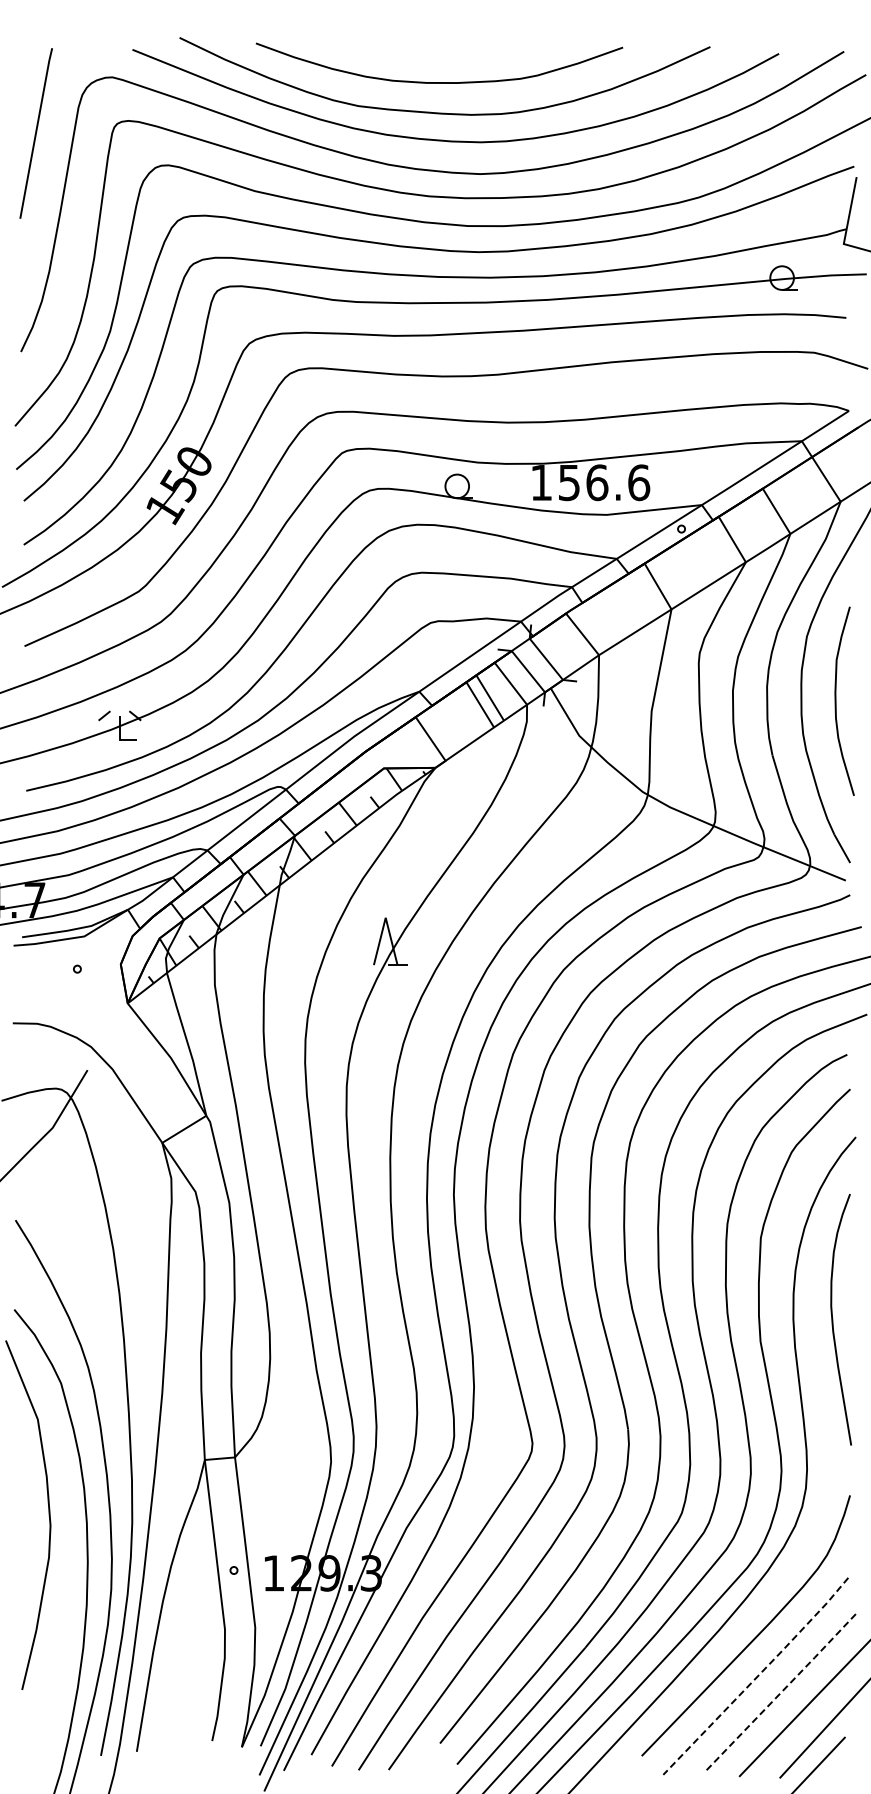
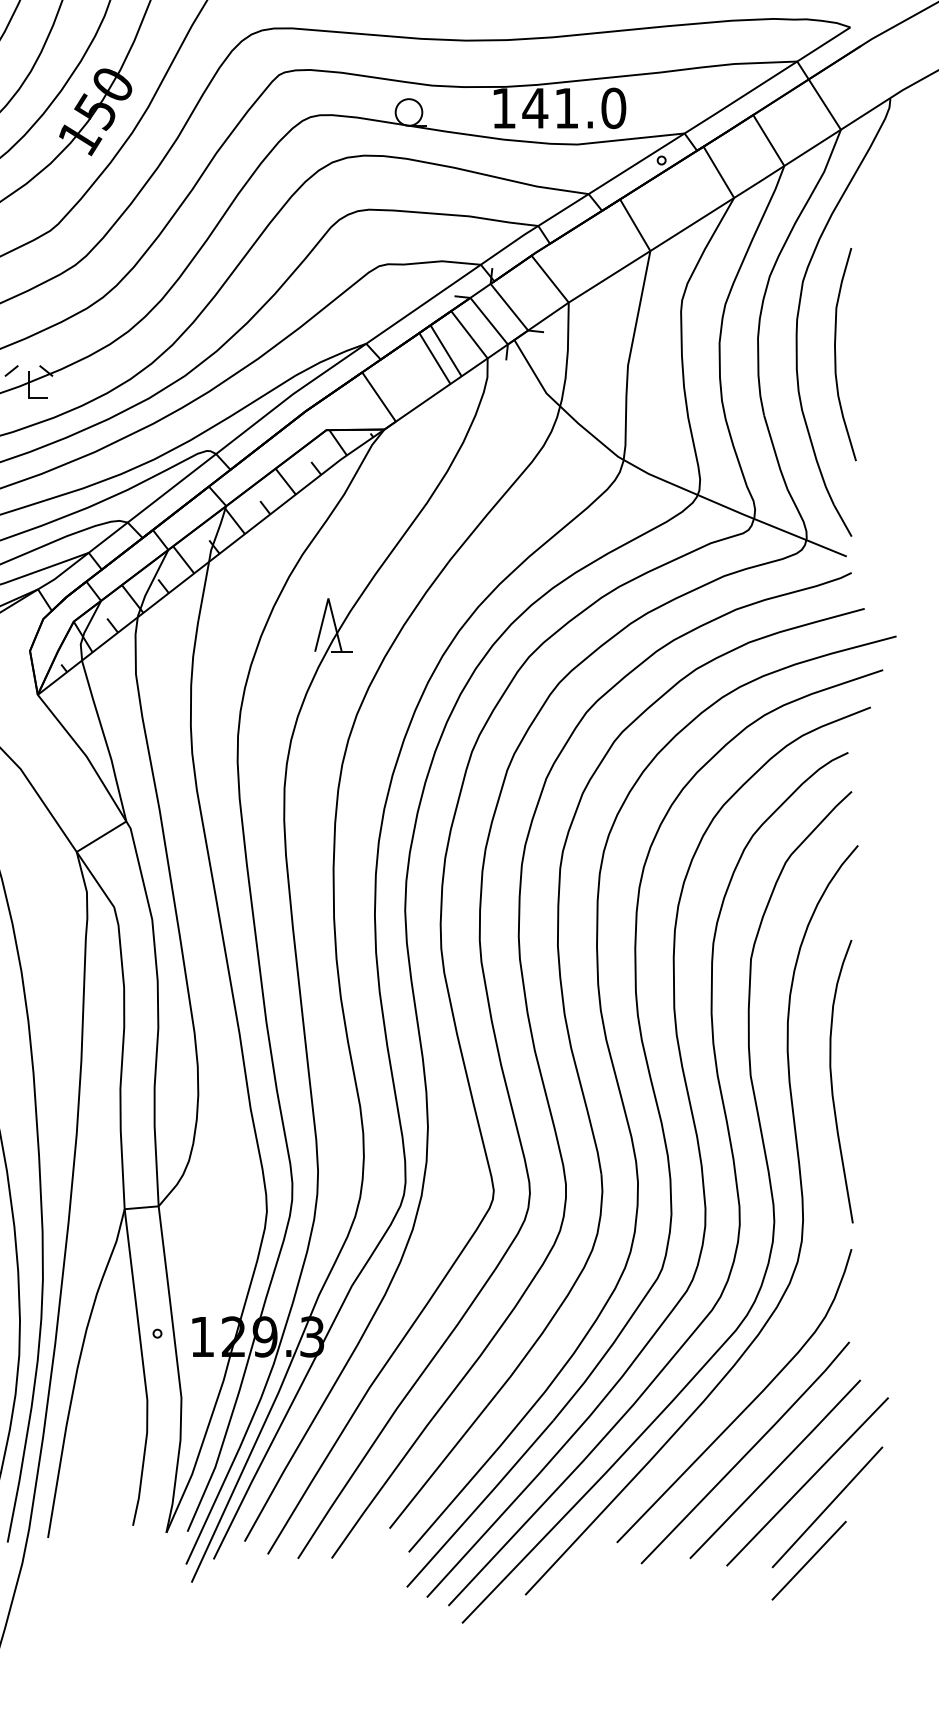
text: (603, 482) -> (573, 108), 156.6 -> 141.0
curve: (833, 1319) -> (832, 1081), moved
line: (757, 1676) -> (747, 1453), dashed -> solid
line: (783, 1690) -> (776, 1468), dashed -> solid

